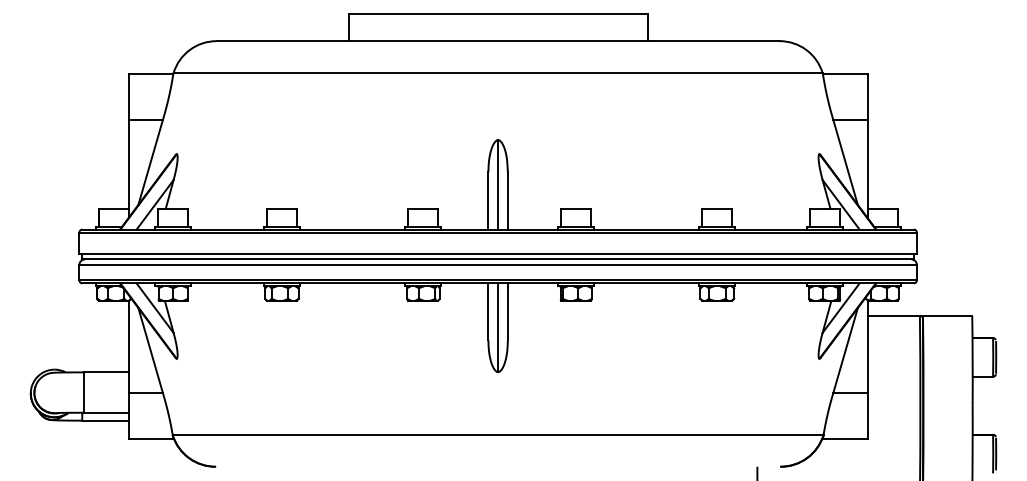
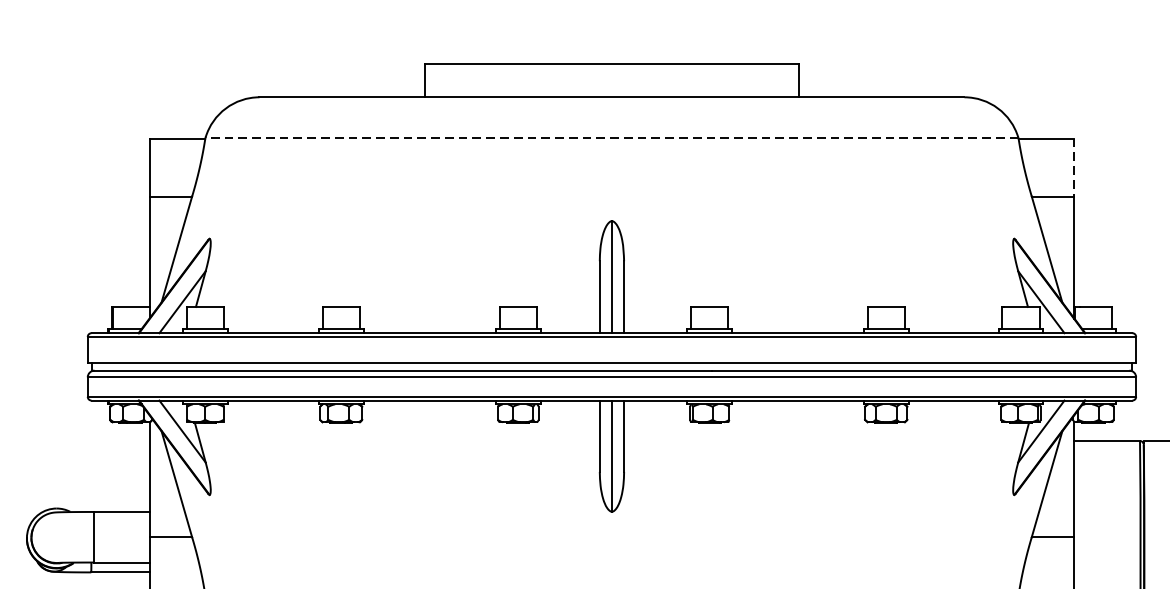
line: (498, 73) -> (612, 137), solid -> dashed
line: (867, 97) -> (1074, 167), solid -> dashed

